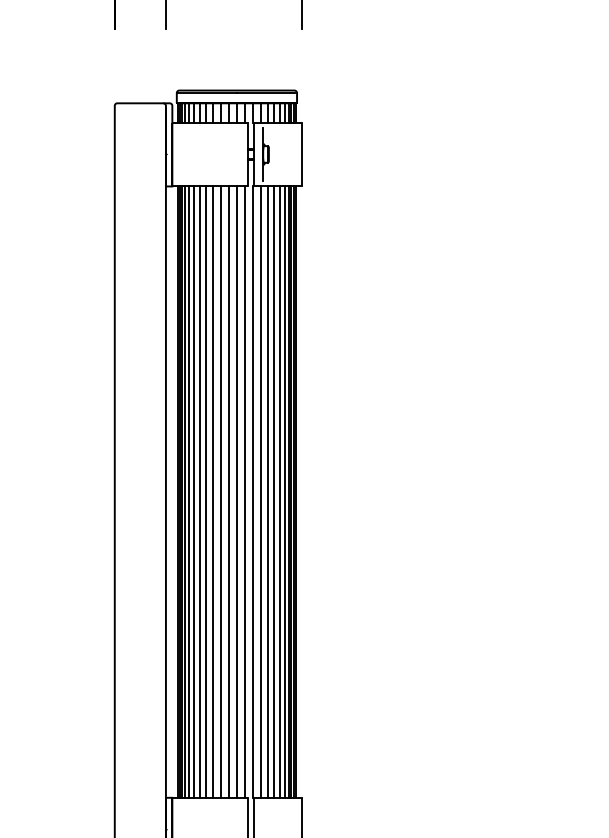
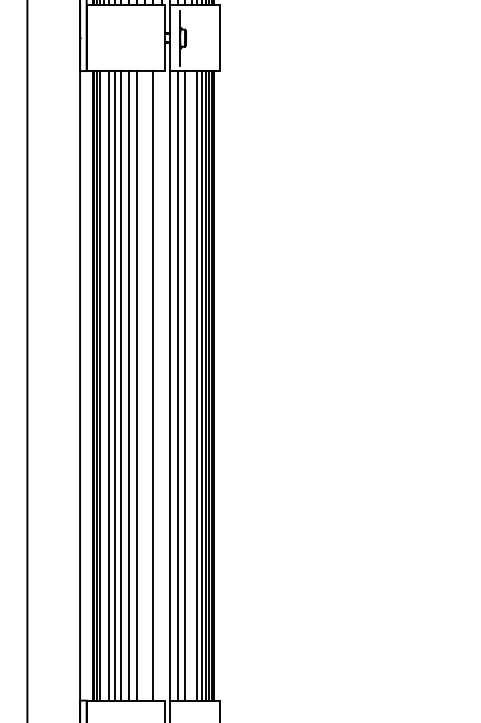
line: (189, 491) -> (104, 385), removed
line: (228, 491) -> (144, 385), removed
line: (245, 491) -> (161, 385), removed
line: (274, 491) -> (191, 385), removed

